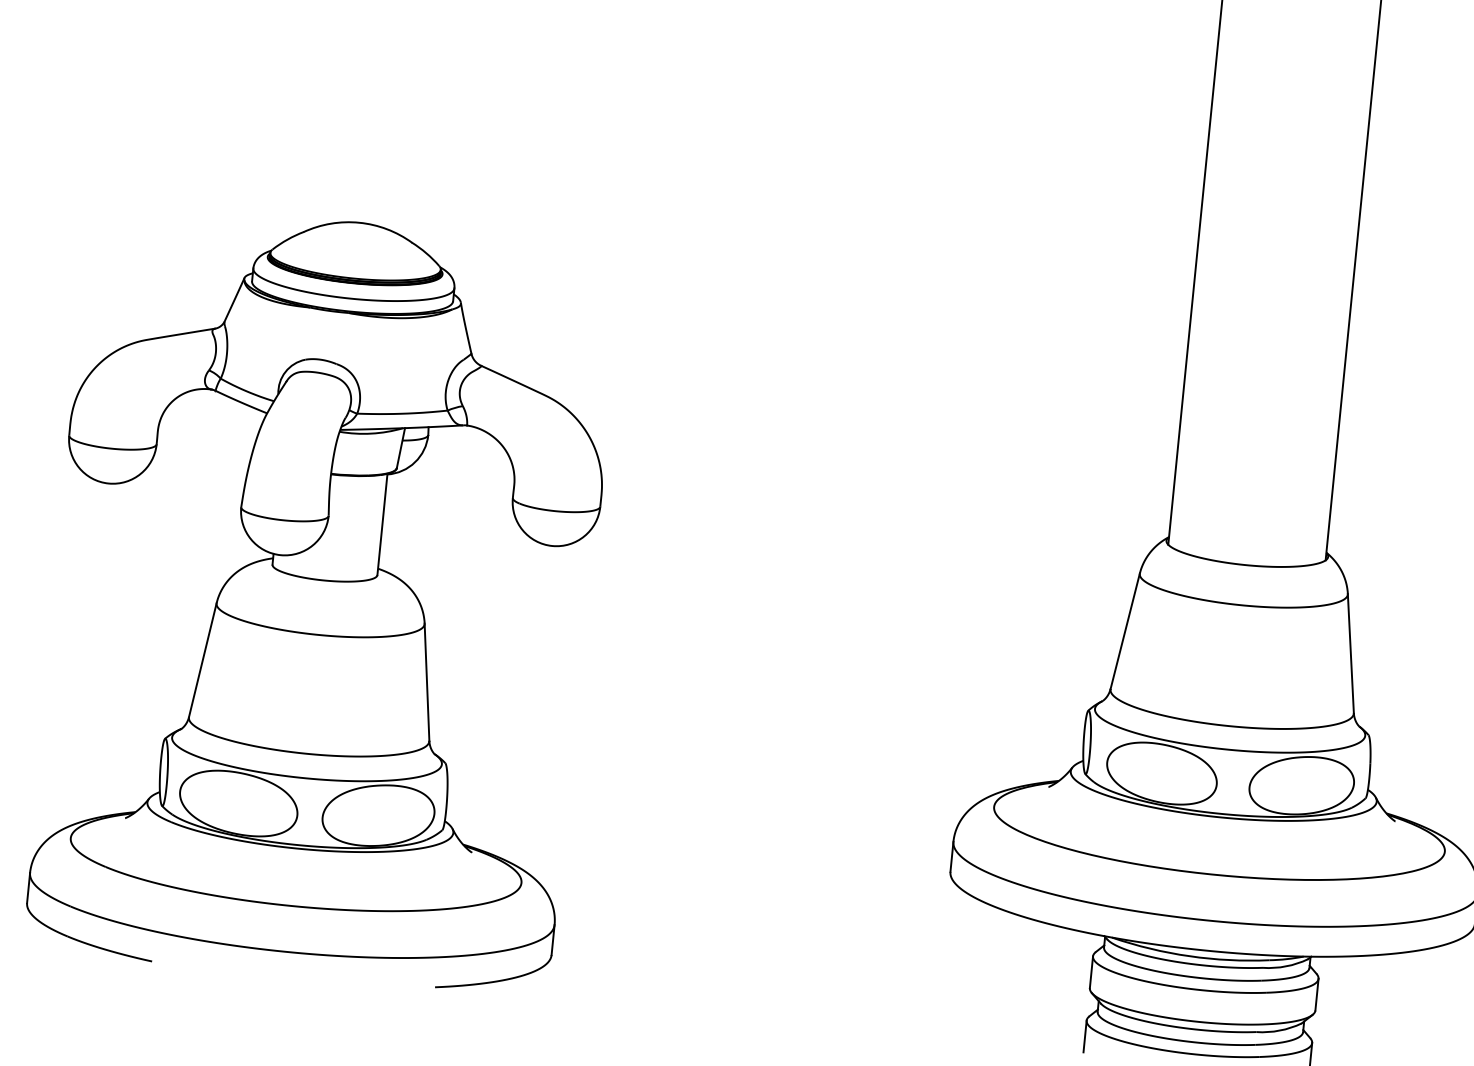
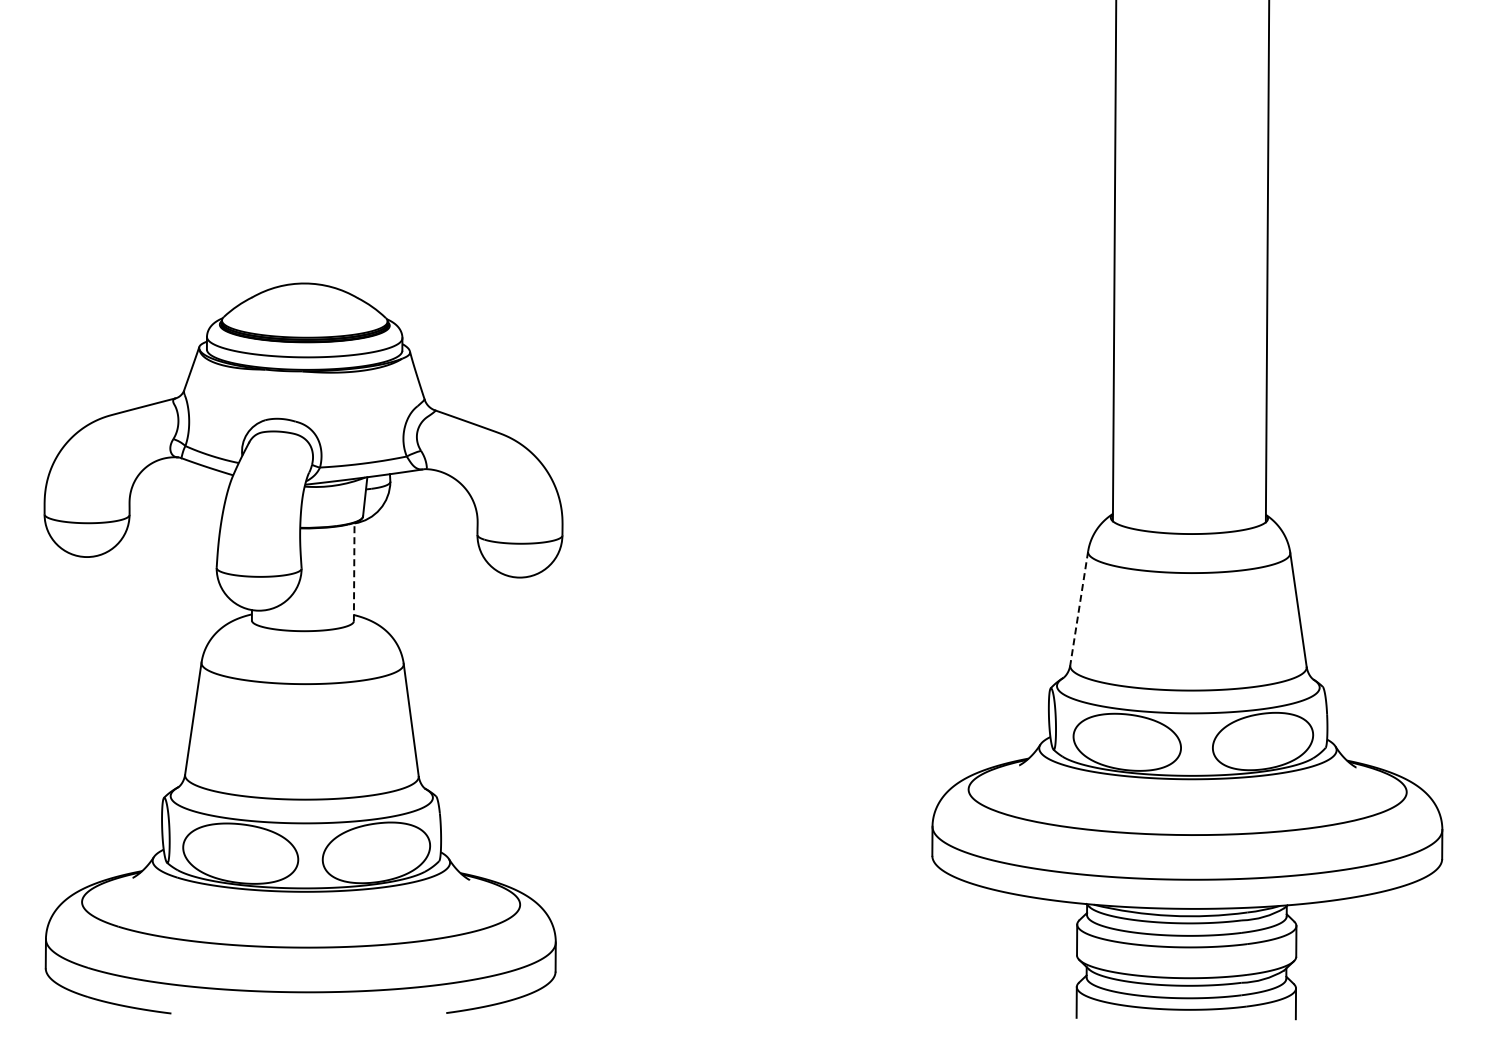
line: (382, 523) -> (354, 571), solid -> dashed
line: (1125, 631) -> (1079, 608), solid -> dashed

